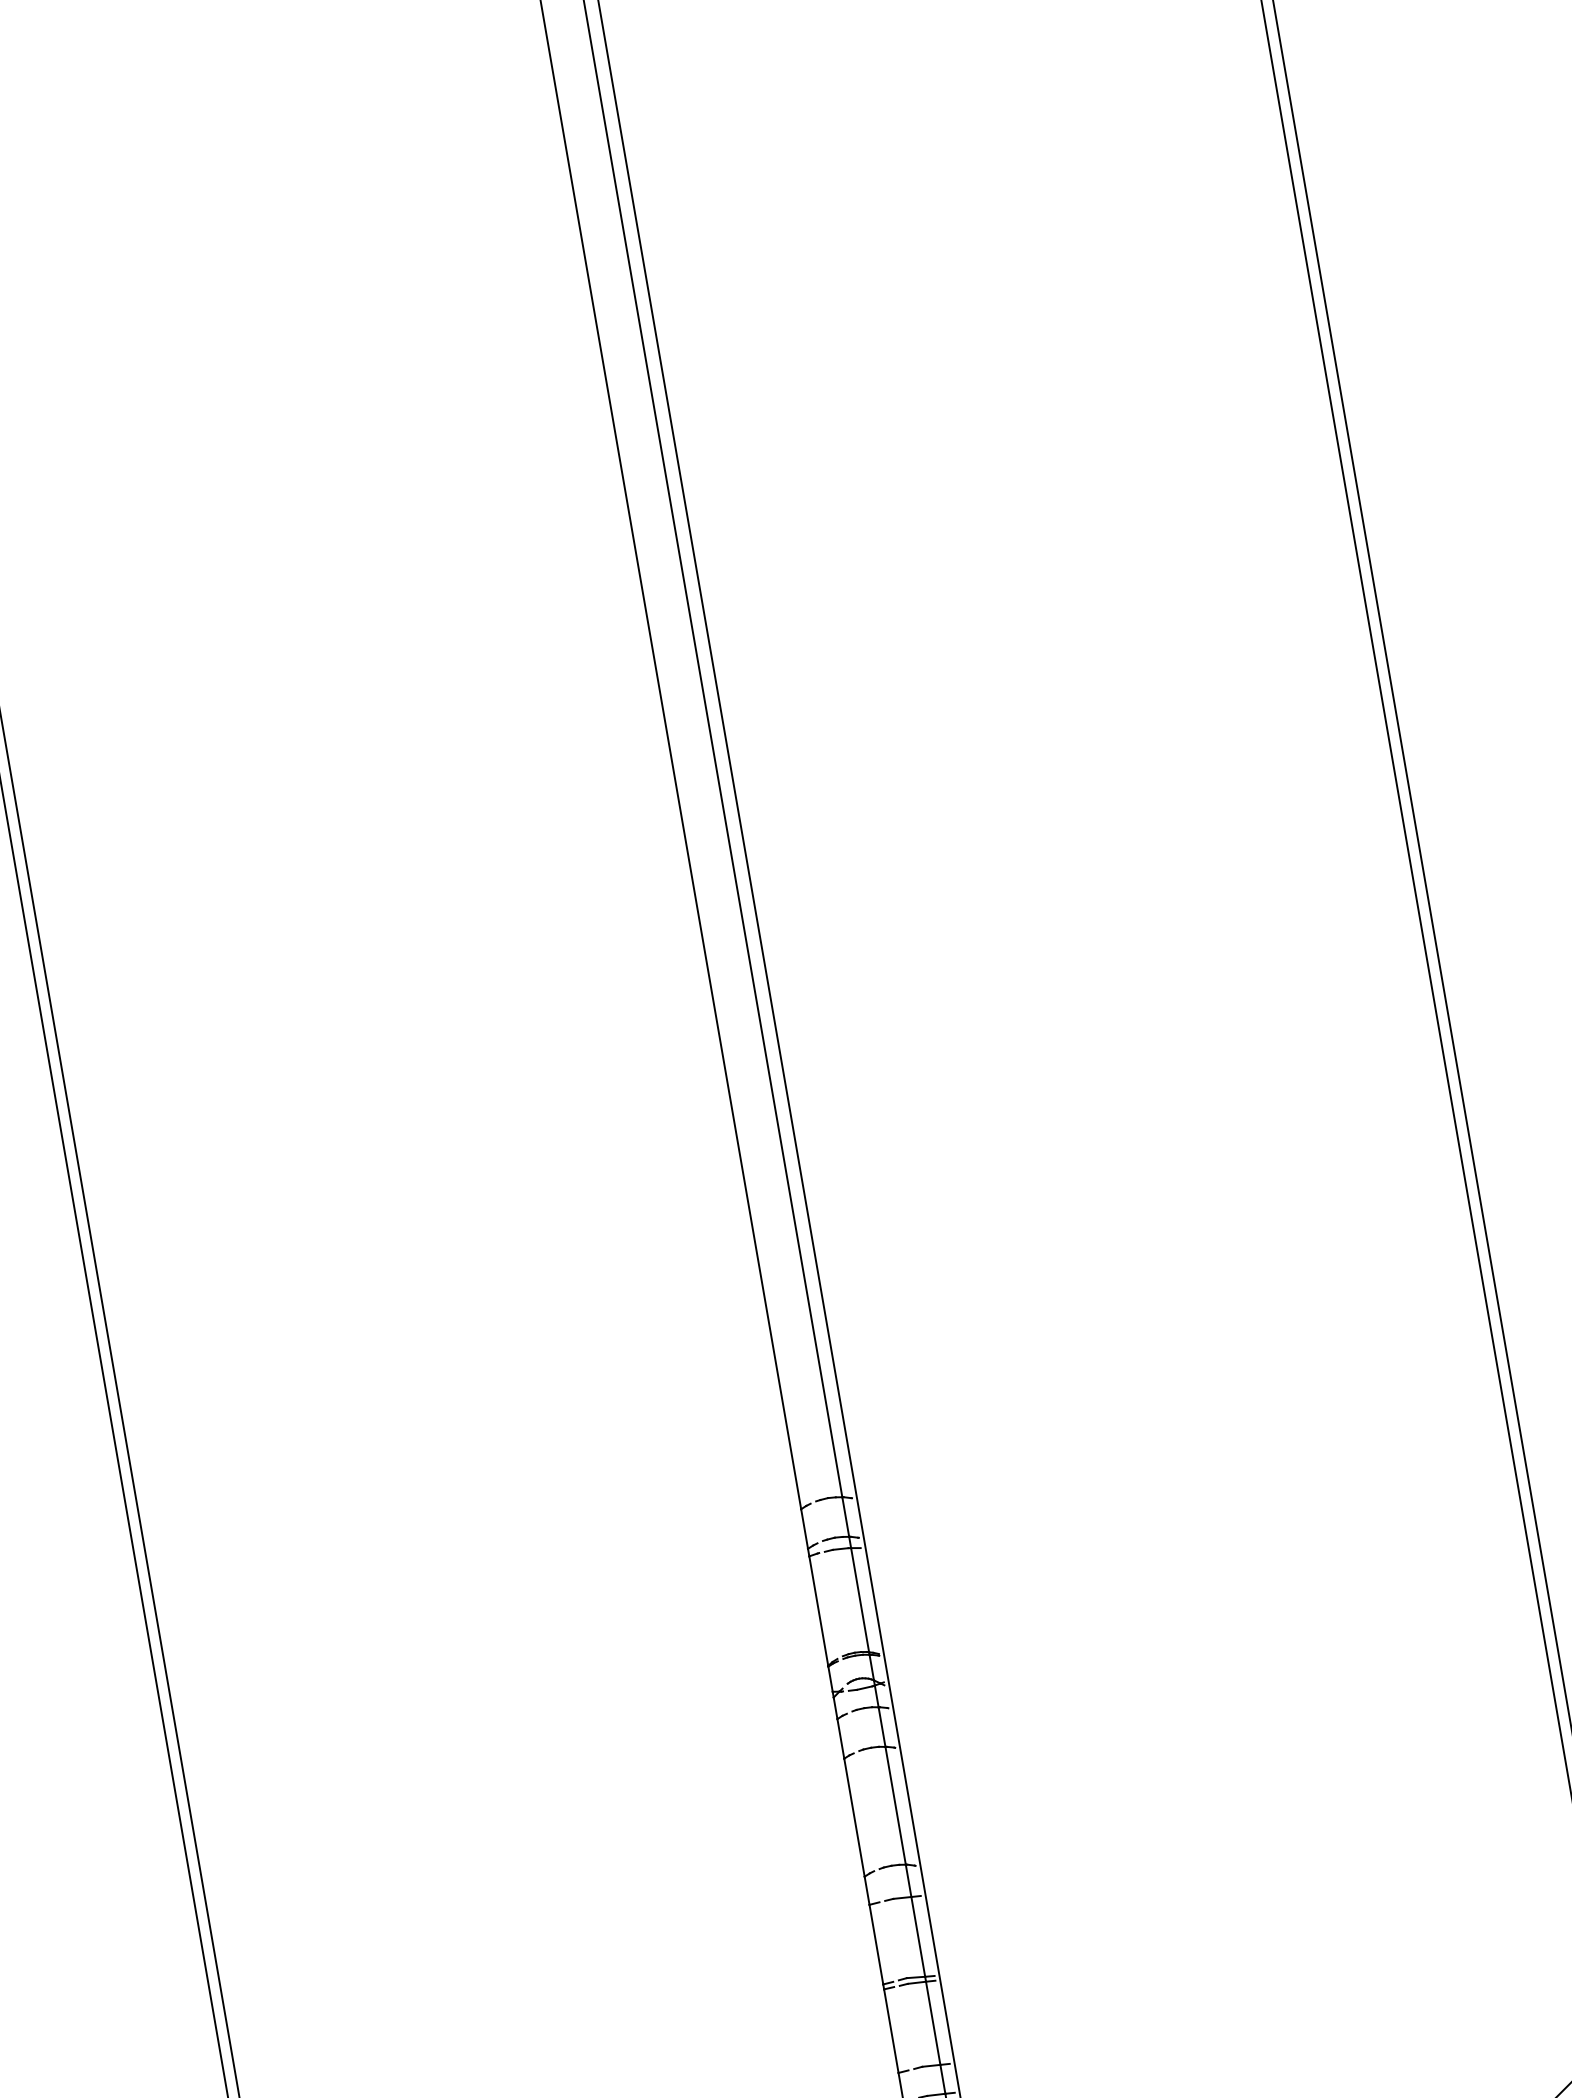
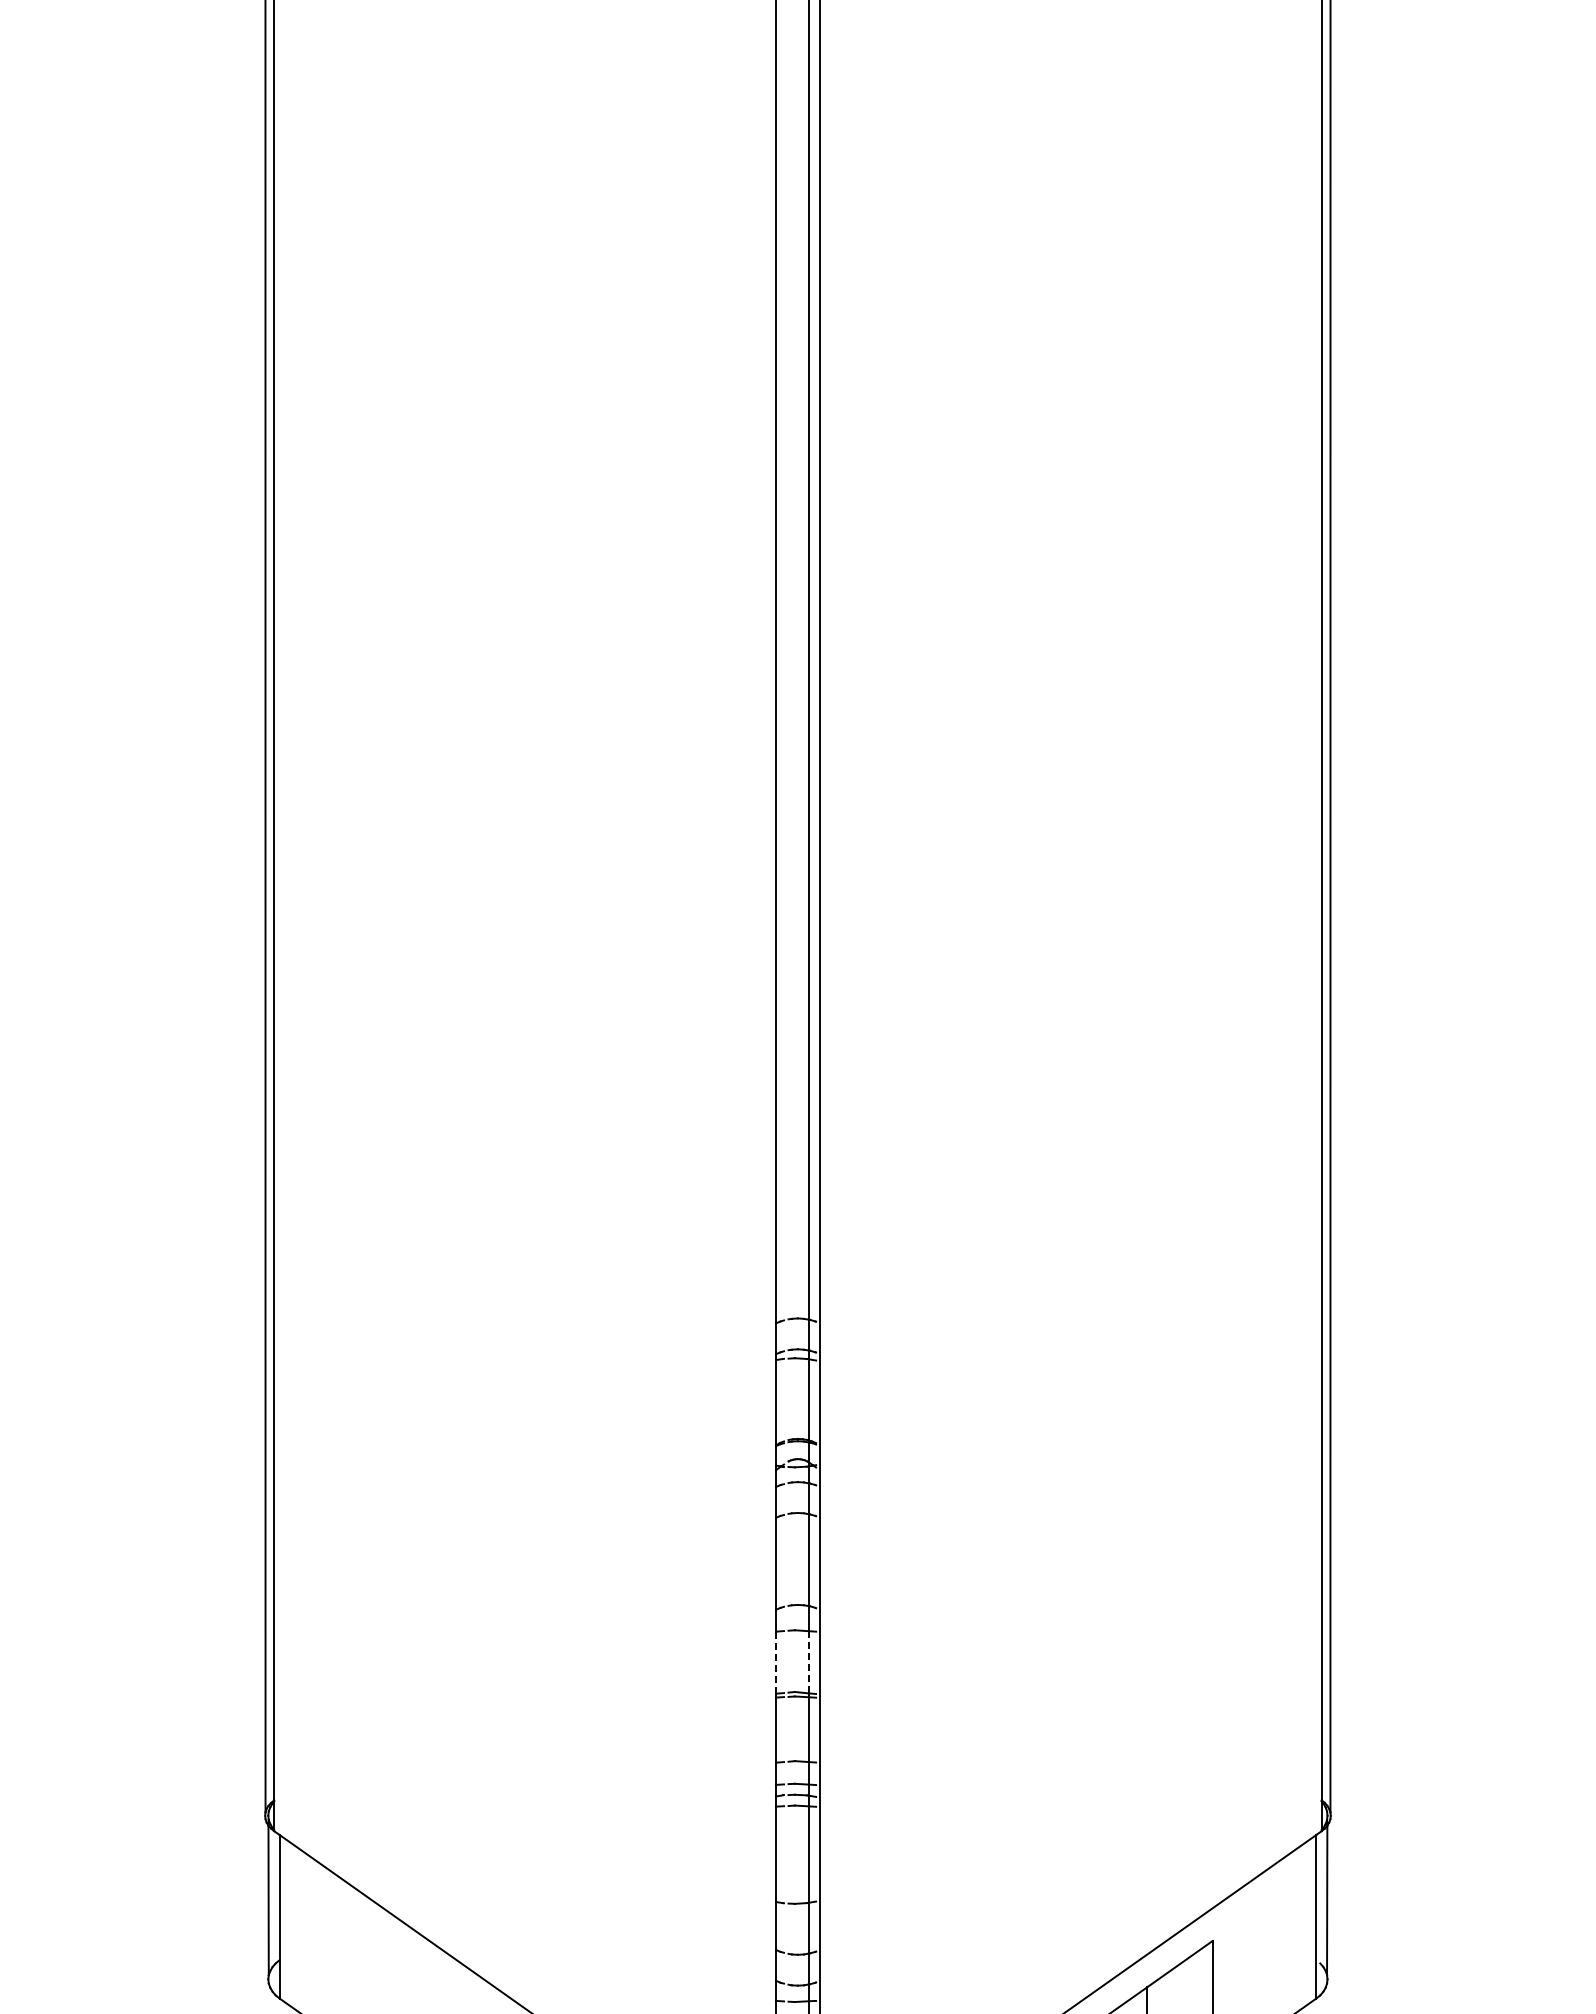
line: (917, 1935) -> (808, 1661), solid -> dashed
line: (876, 1944) -> (776, 1662), solid -> dashed

